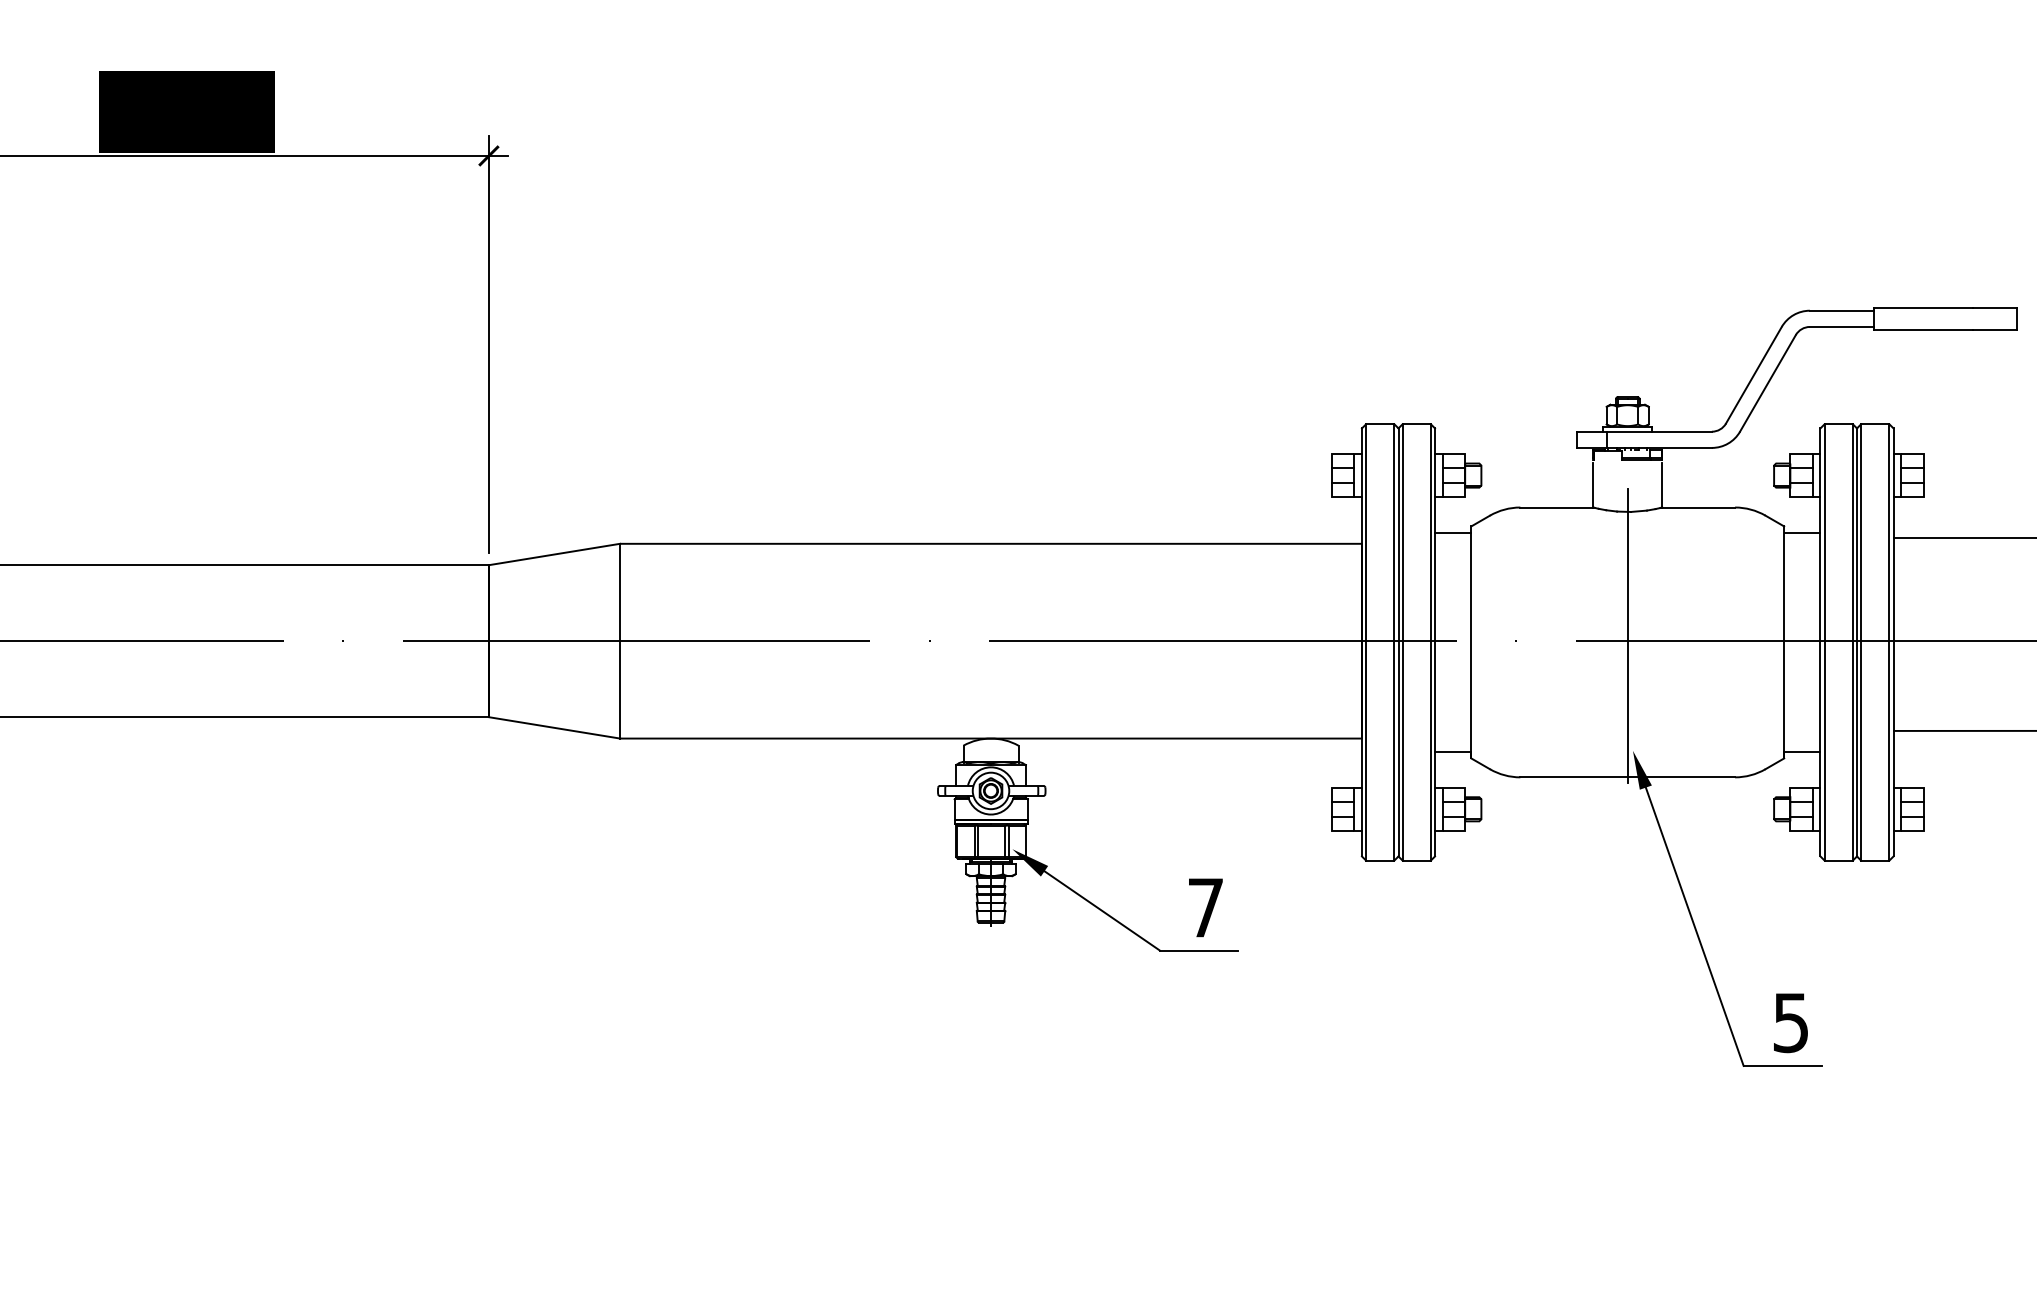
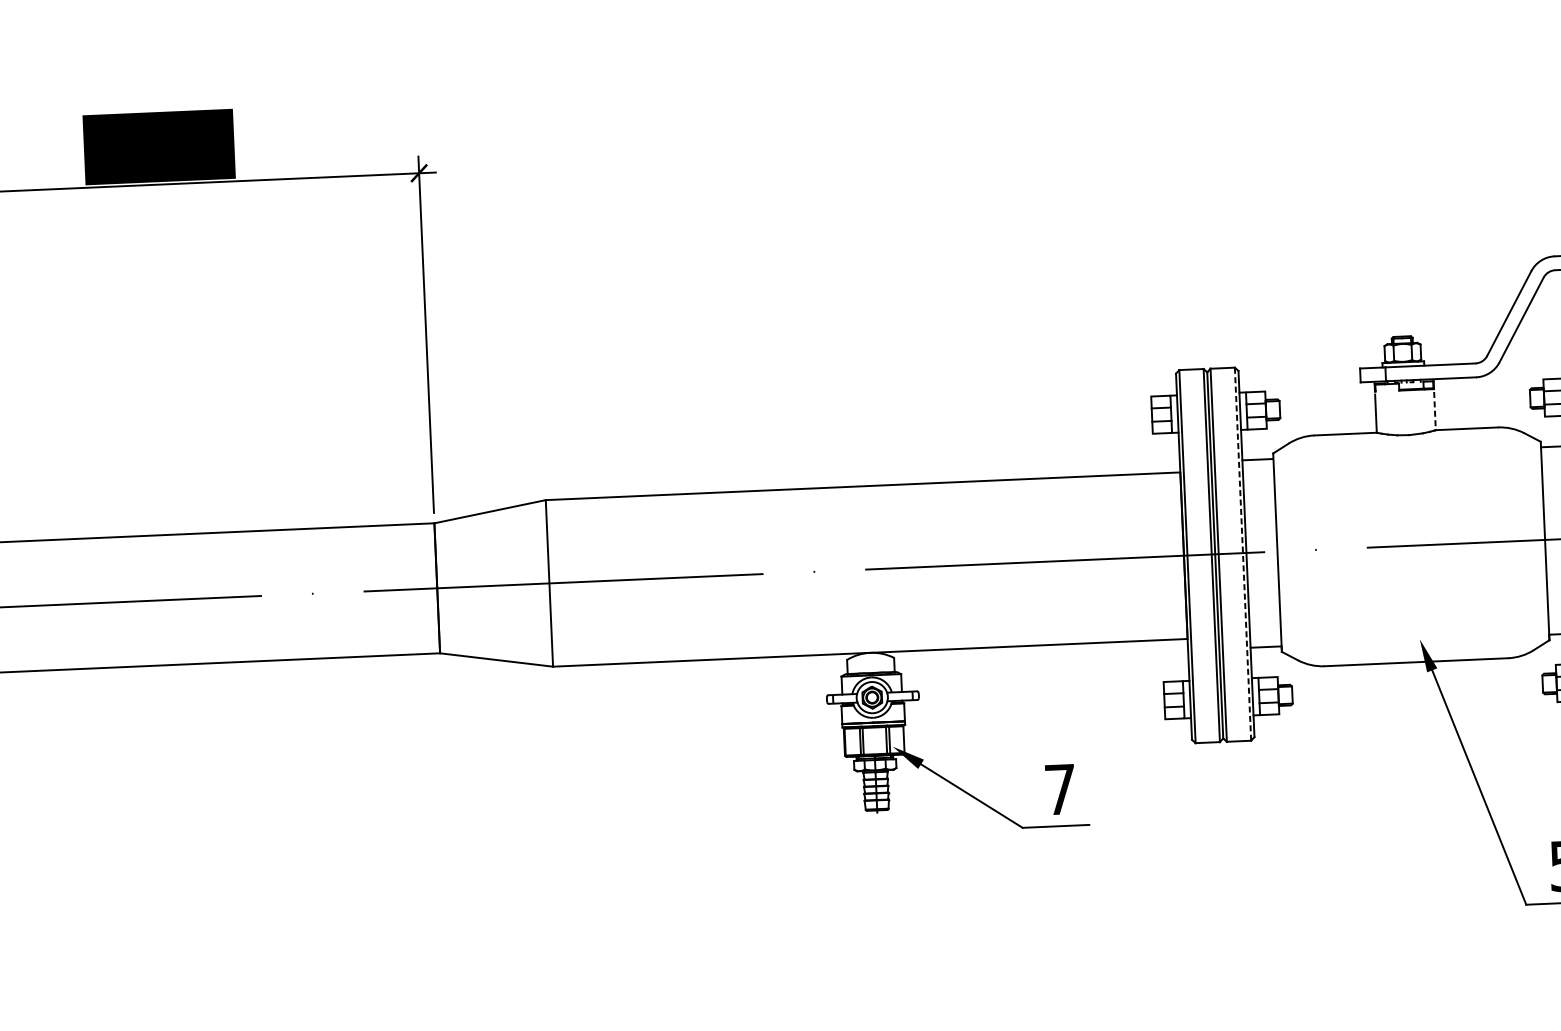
line: (1662, 485) -> (1435, 411), solid -> dashed
line: (1627, 635) -> (1410, 540), removed
line: (1430, 641) -> (1242, 553), solid -> dashed

